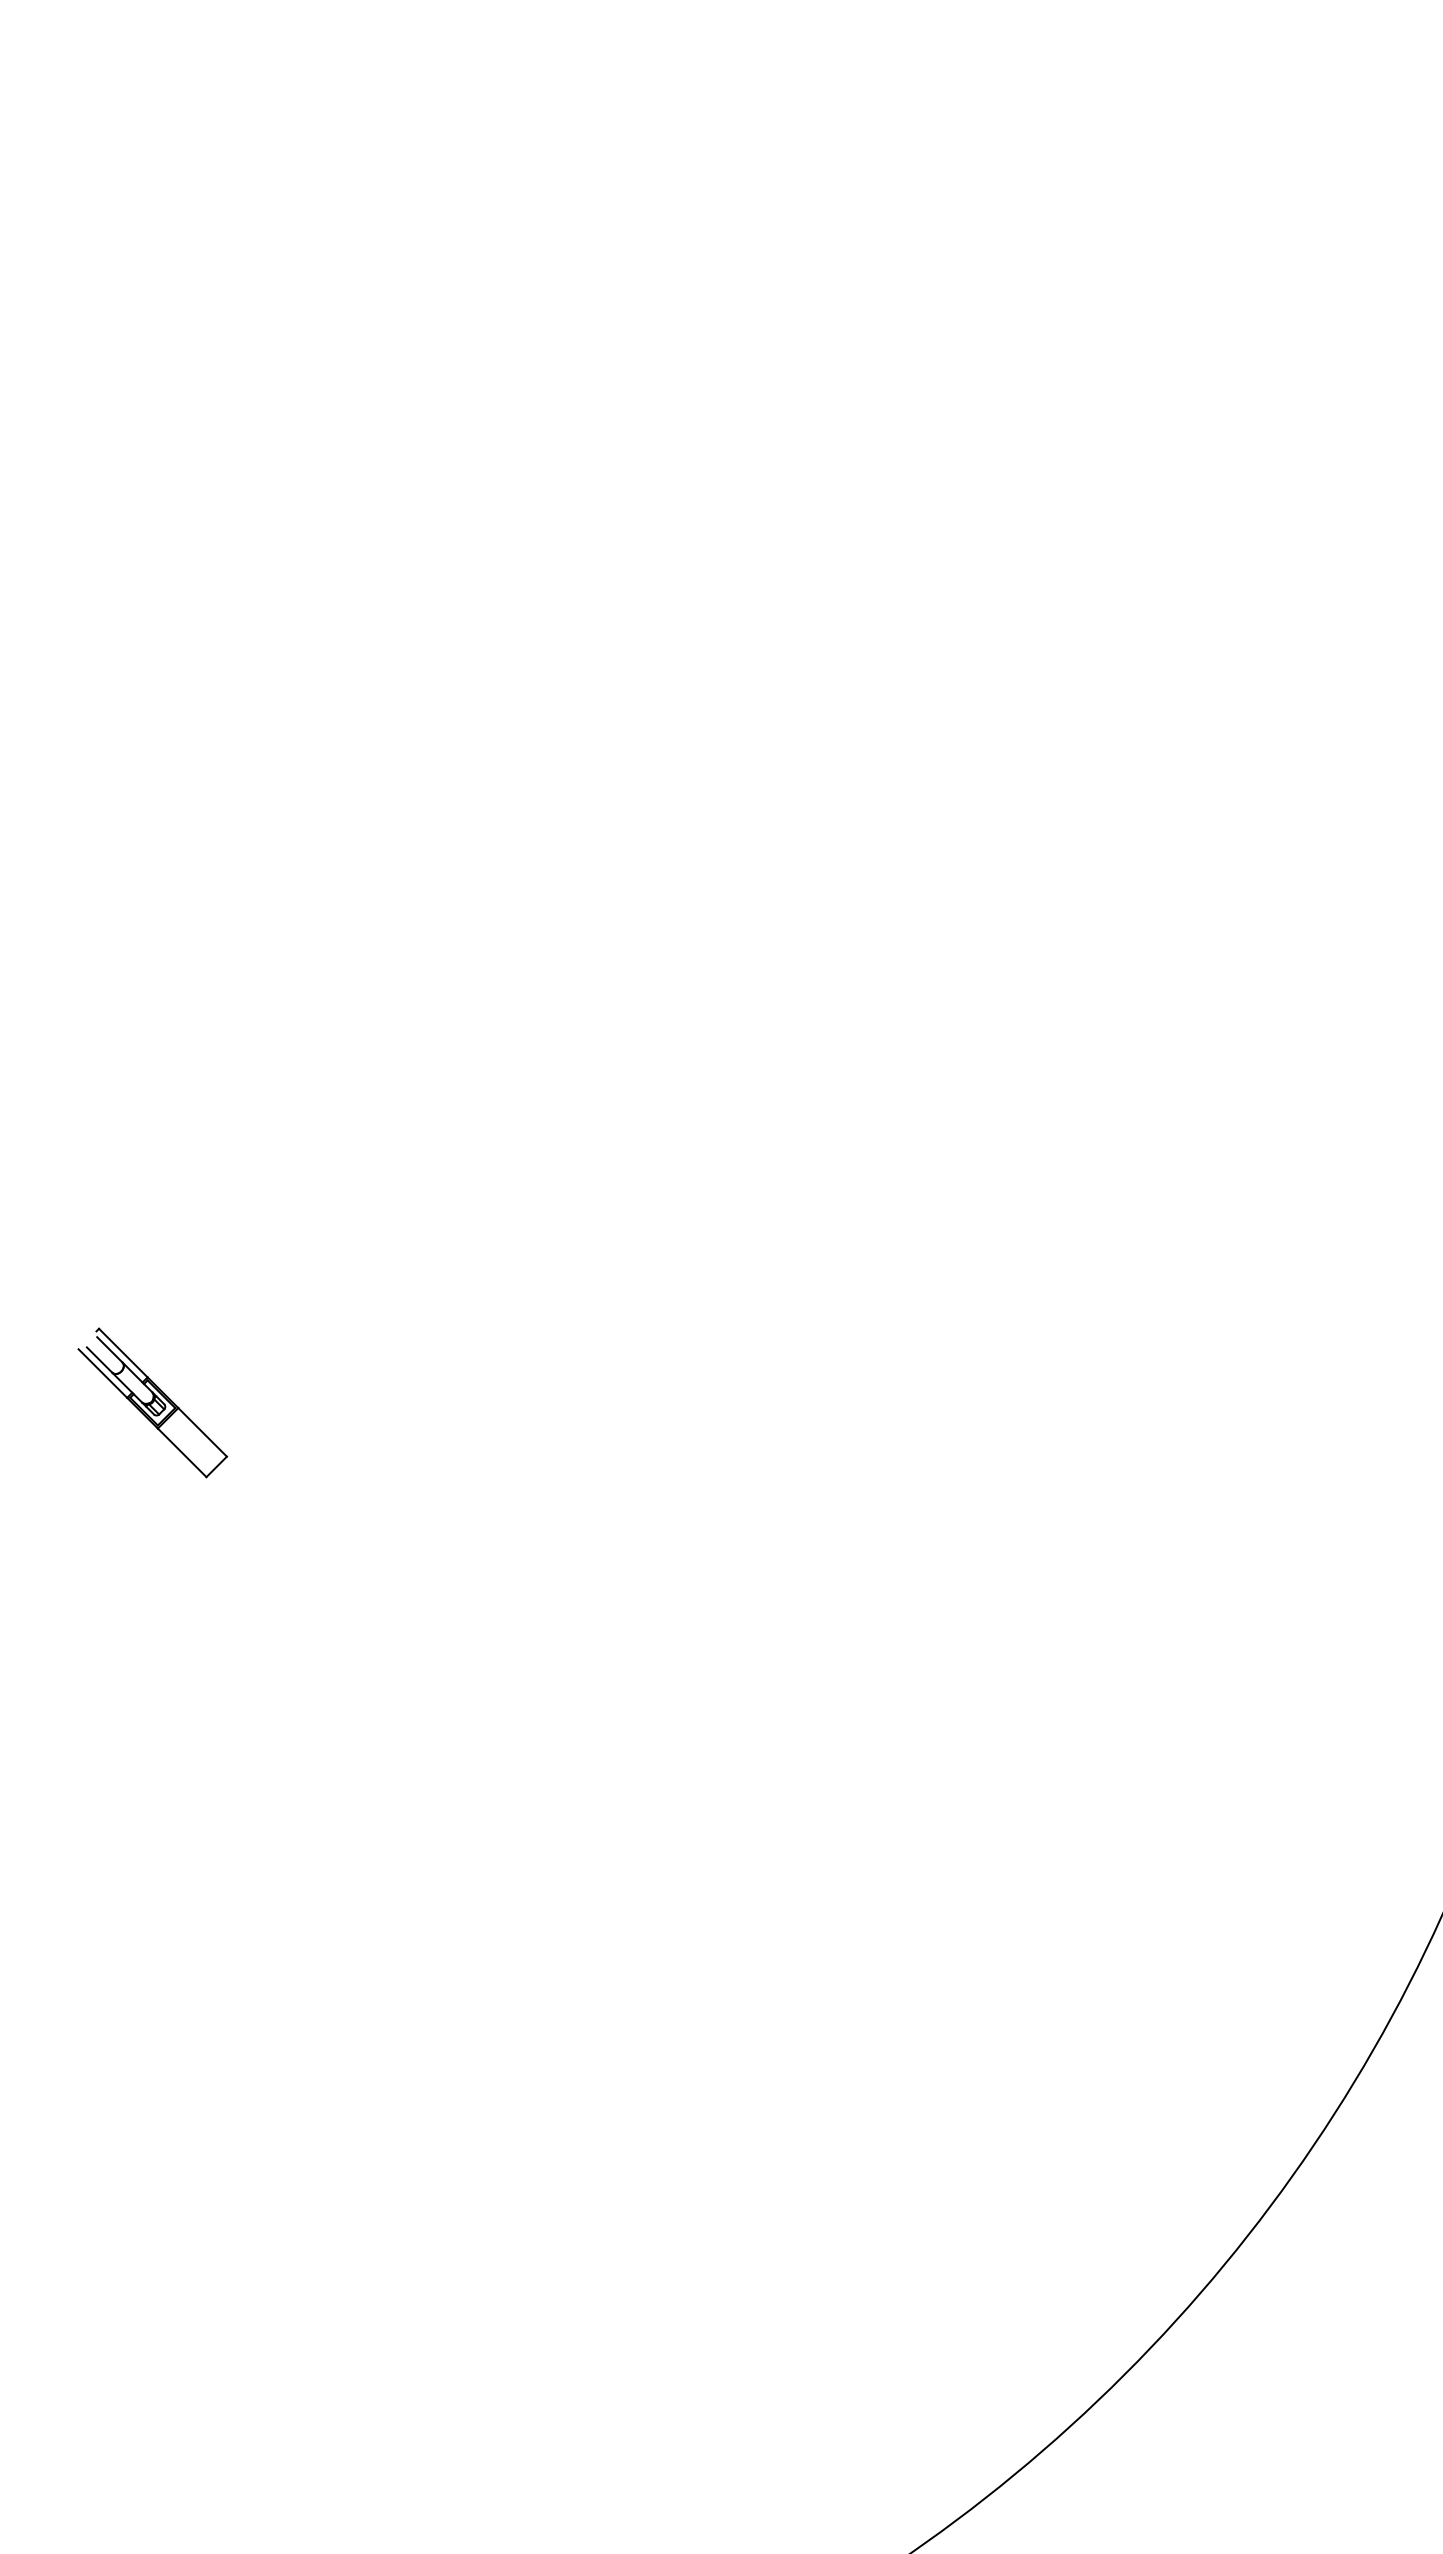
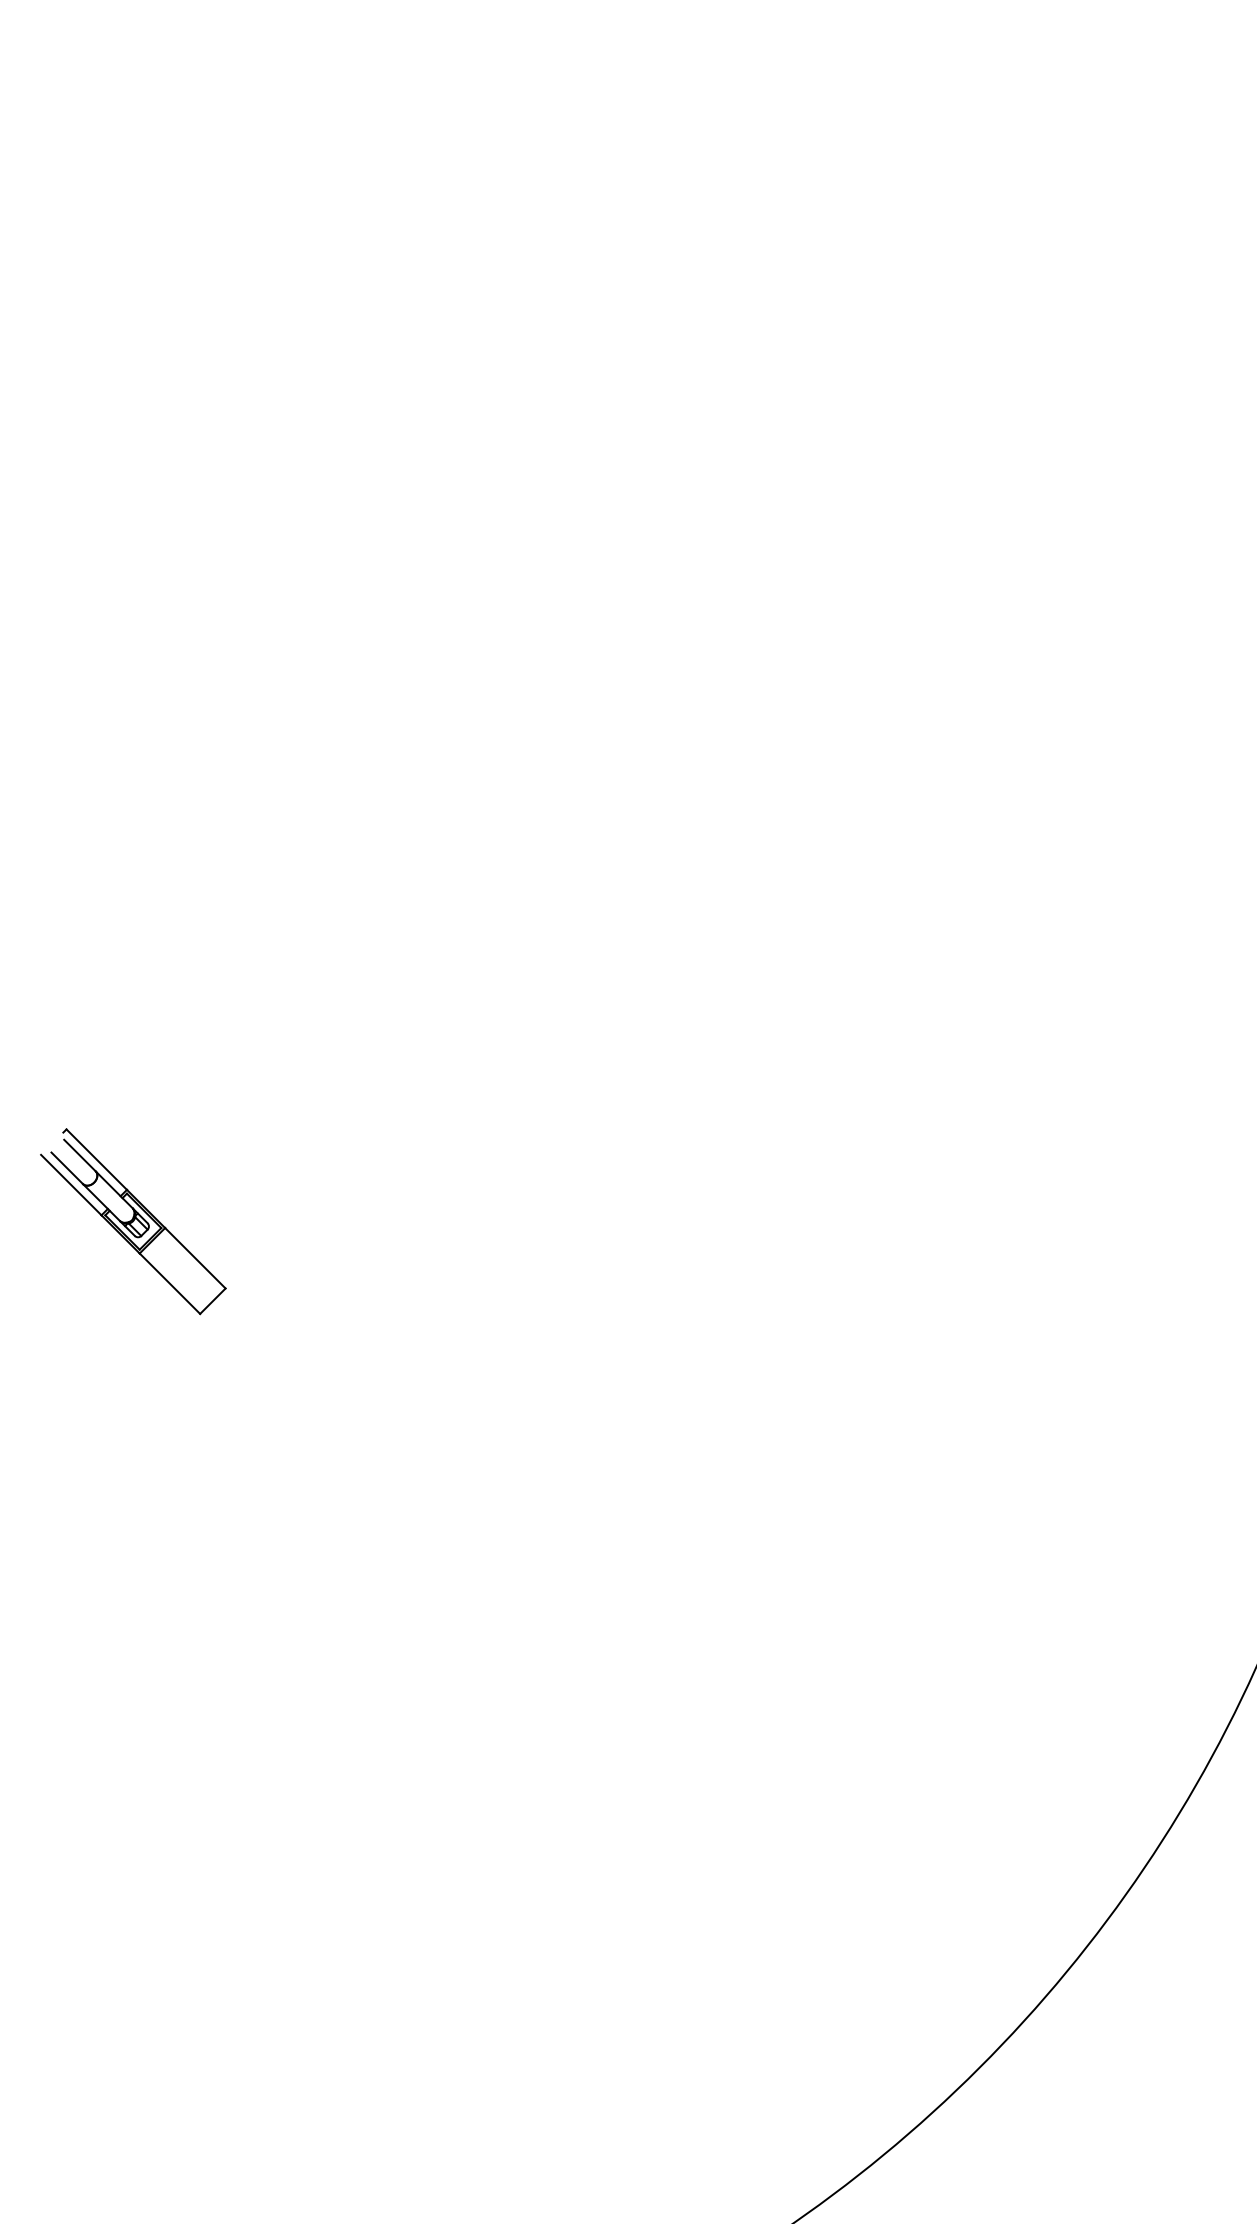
part: (152, 1402) -> (133, 1221), size x1.43

